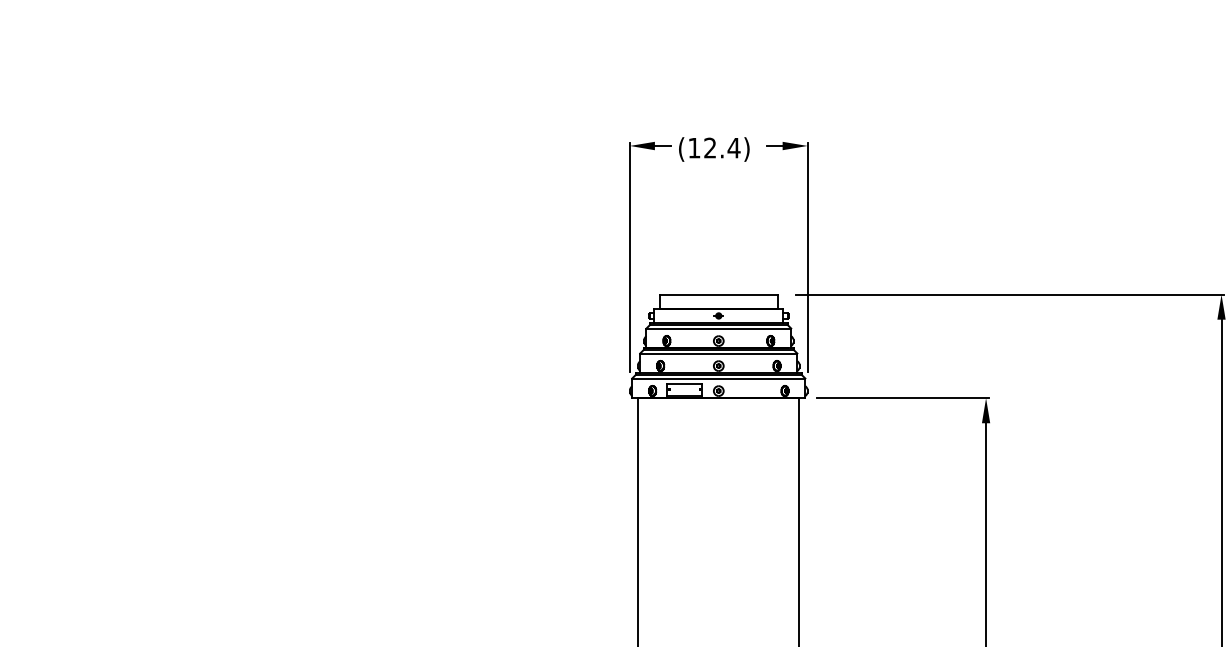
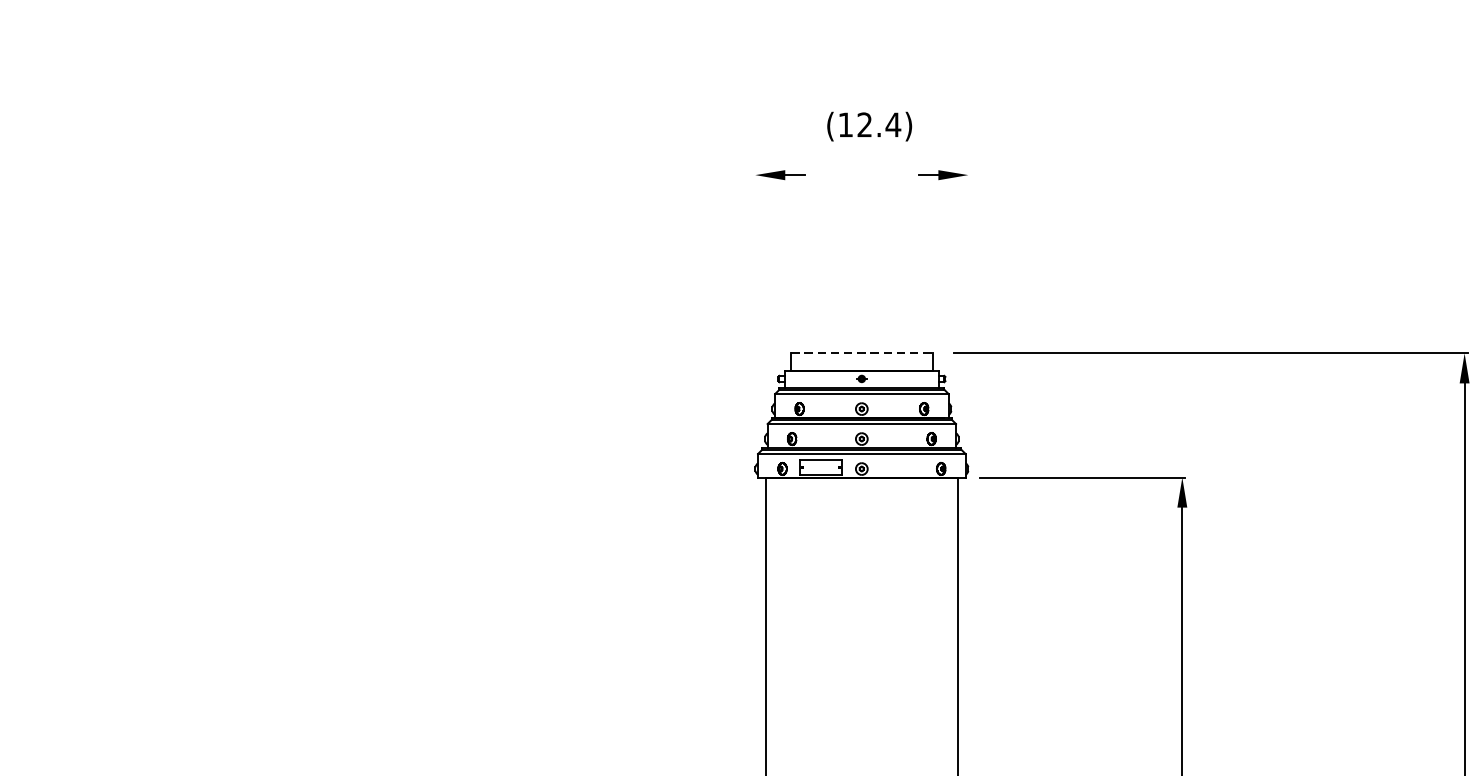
text: (714, 149) -> (869, 126), moved
line: (629, 257) -> (754, 308), removed
line: (807, 257) -> (968, 308), removed
line: (718, 294) -> (861, 353), solid -> dashed

